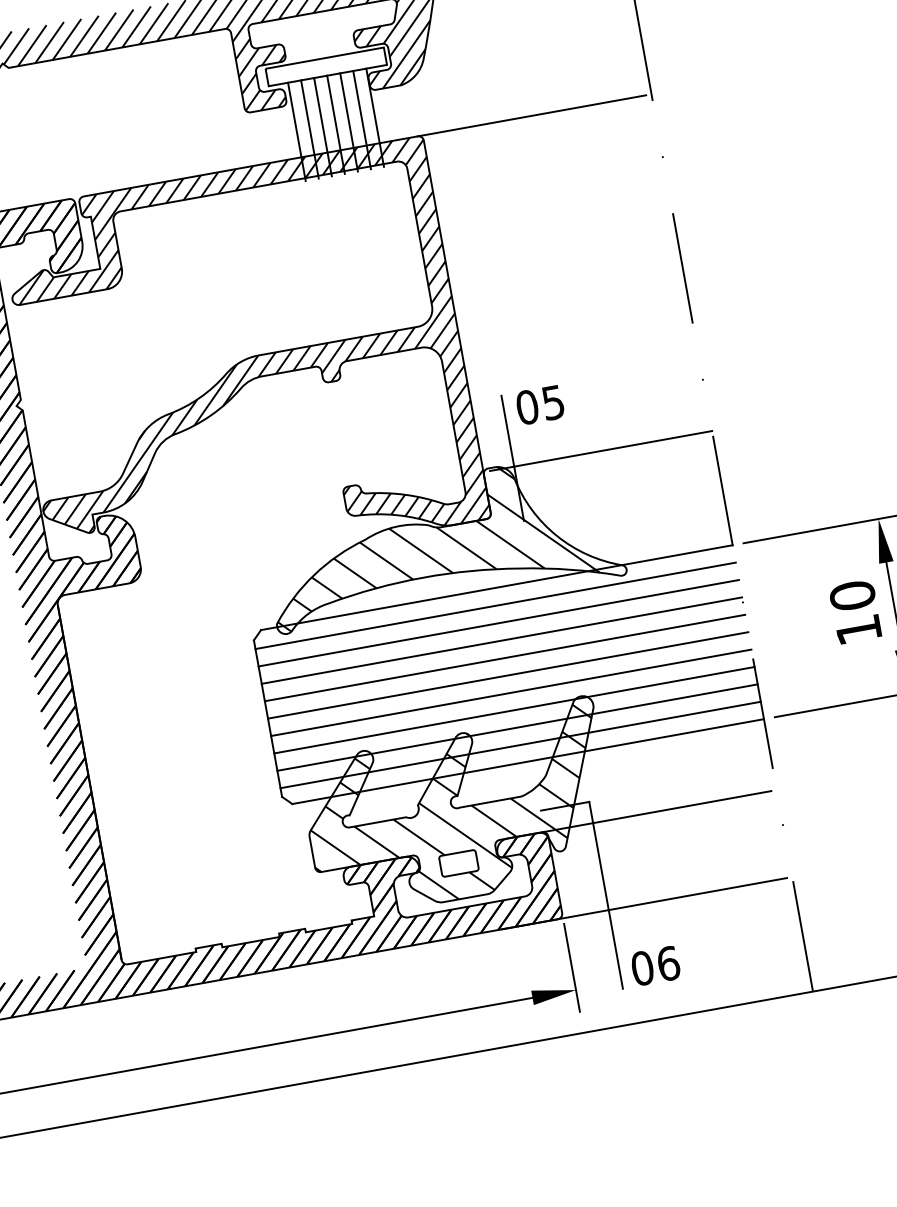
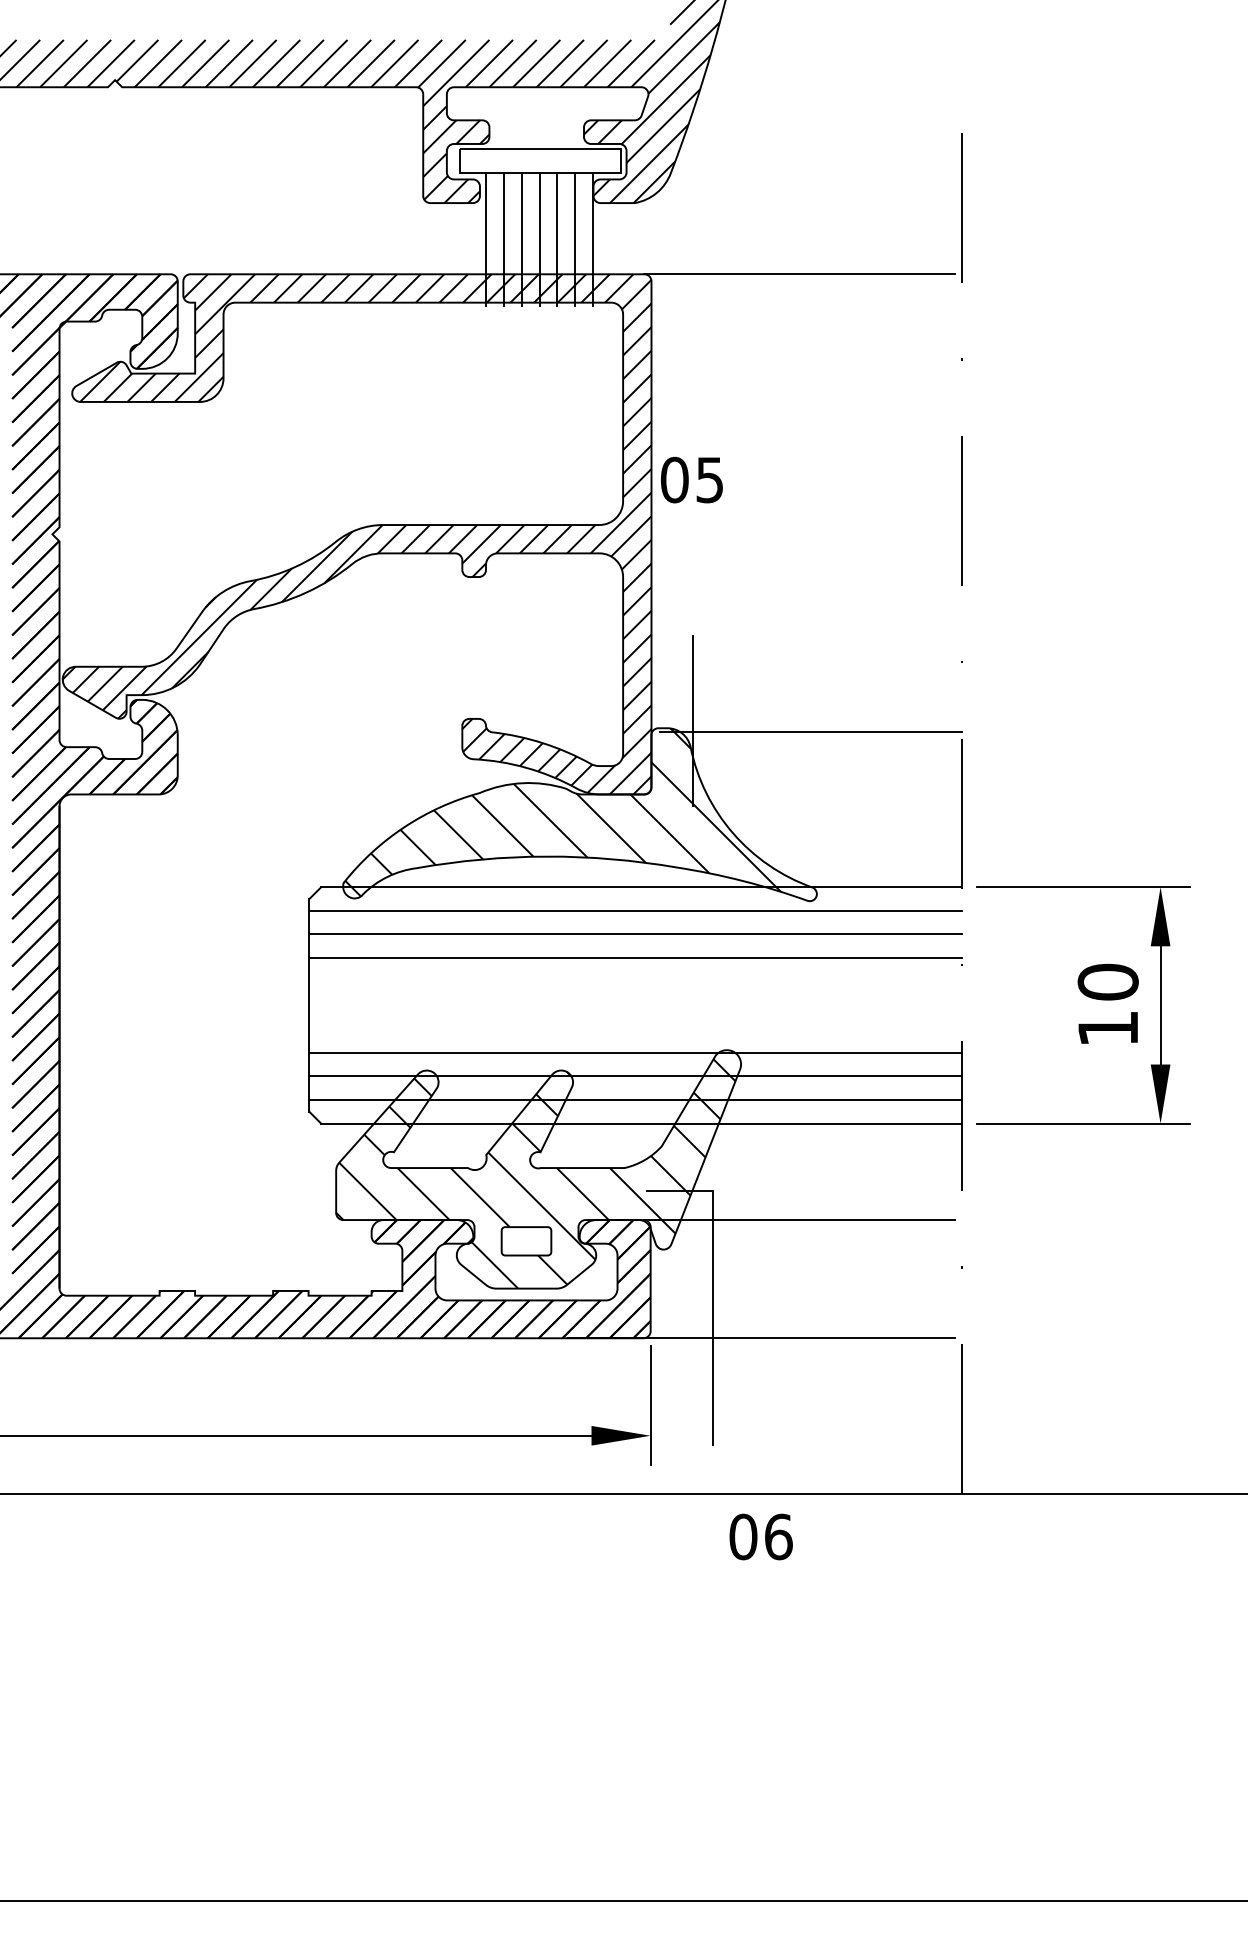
text: (539, 404) -> (691, 479), moved
line: (504, 657) -> (635, 981), removed
line: (507, 675) -> (635, 1005), removed
line: (511, 693) -> (635, 1029), removed
text: (655, 965) -> (760, 1536), moved

